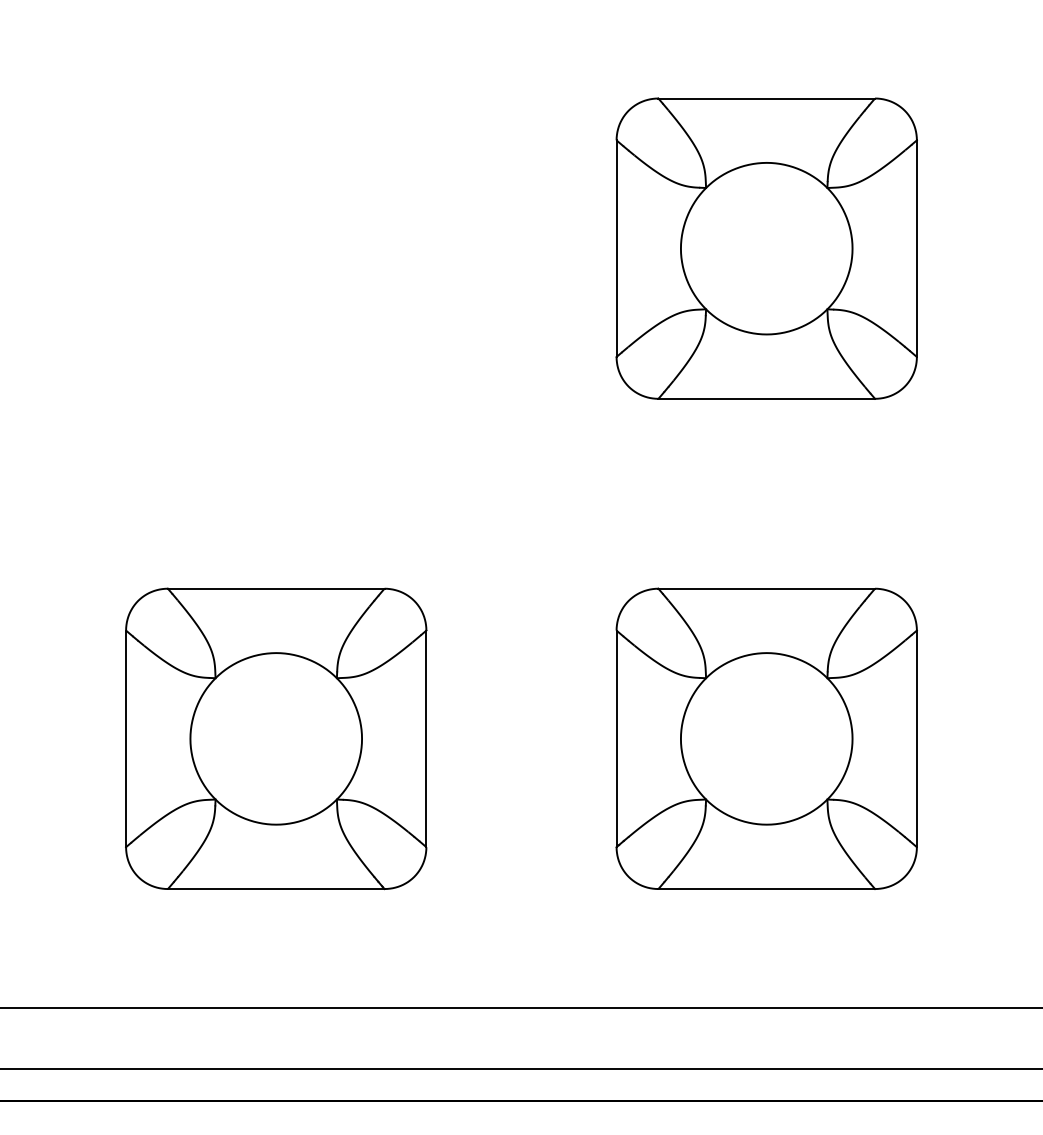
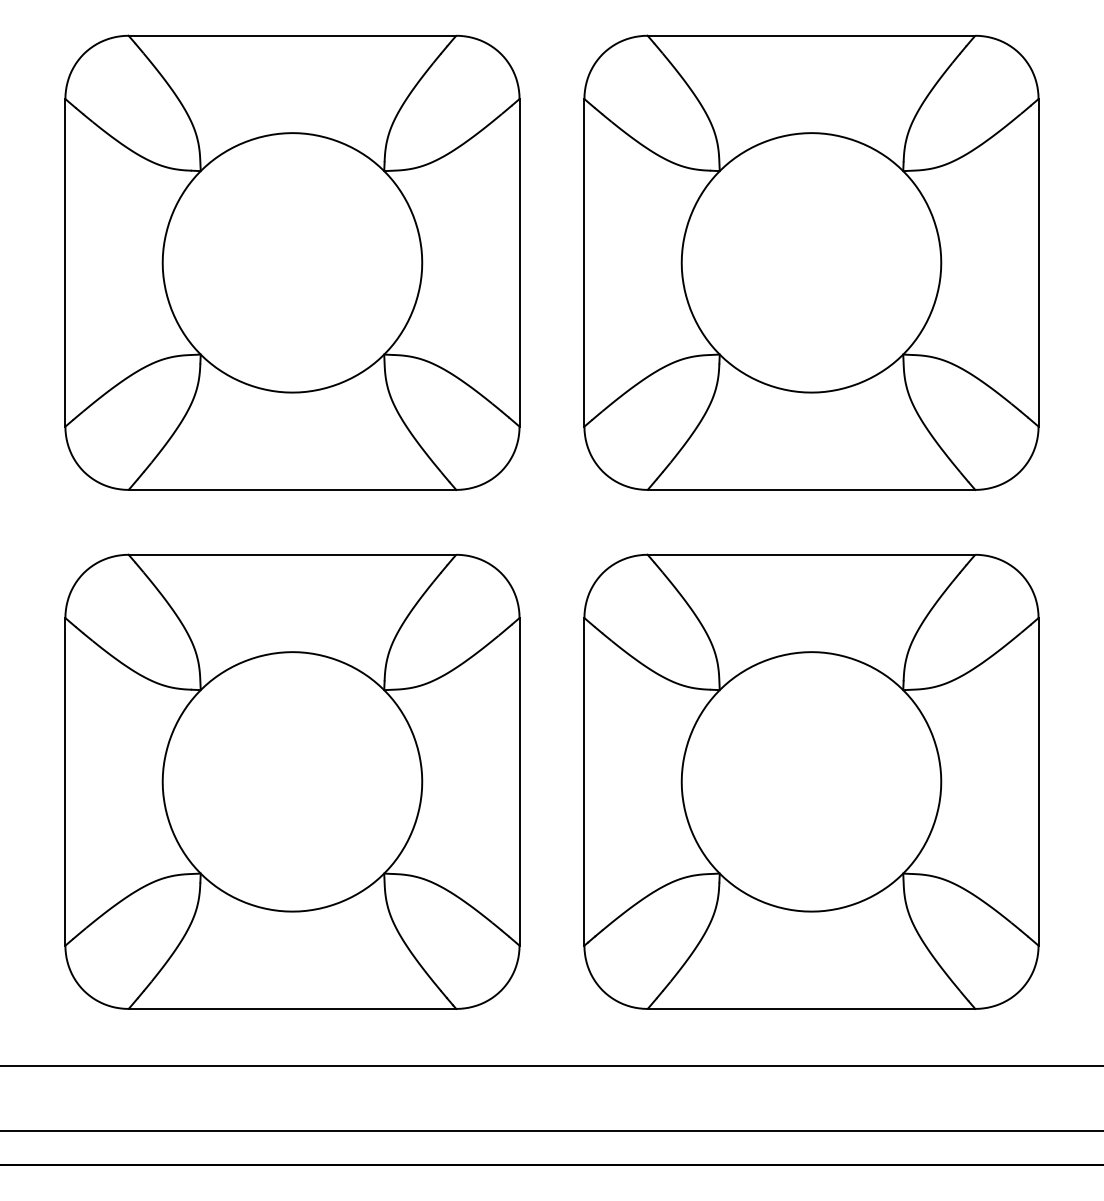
part: (275, 248) -> (291, 262), added
part: (766, 248) -> (811, 262), size x1.43
part: (275, 738) -> (291, 781), size x1.43
part: (766, 738) -> (811, 781), size x1.43

